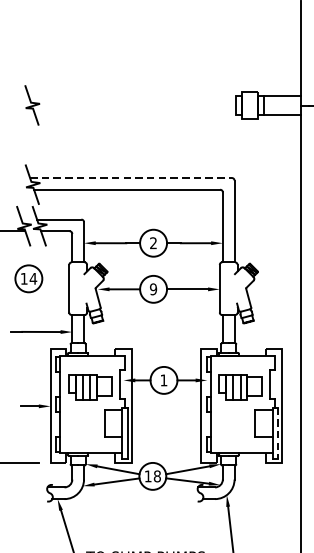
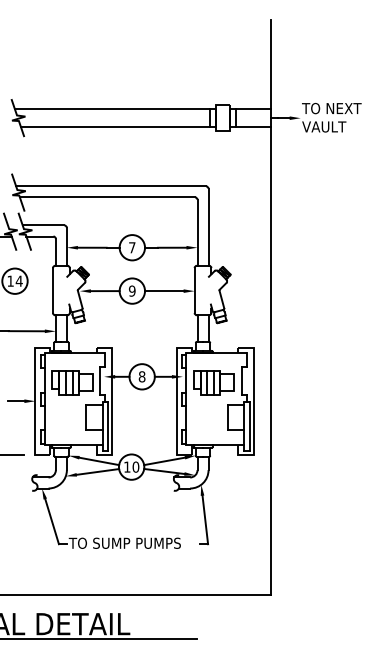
line: (132, 96) -> (112, 109), added
line: (135, 115) -> (115, 127), added
line: (131, 178) -> (111, 186), dashed -> solid
text: (153, 242) -> (132, 247), 2 -> 7
text: (163, 380) -> (141, 376), 1 -> 8
line: (278, 434) -> (249, 427), dashed -> solid
text: (156, 475) -> (135, 466), 18 -> 10

